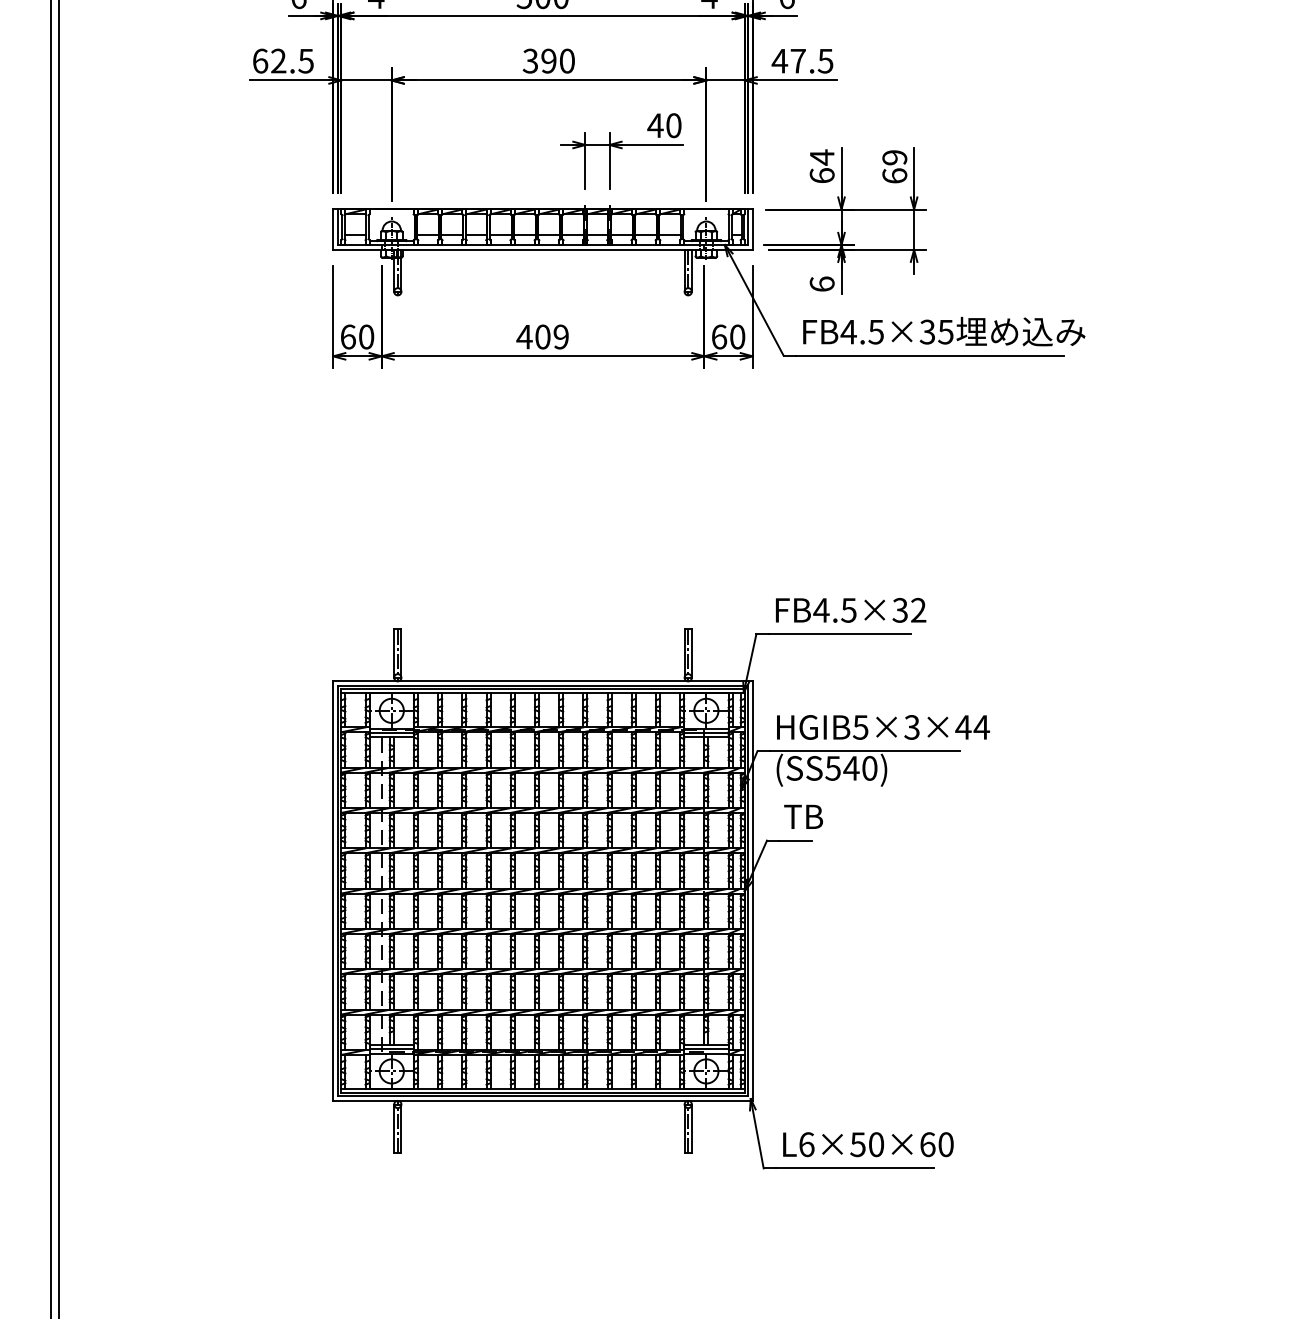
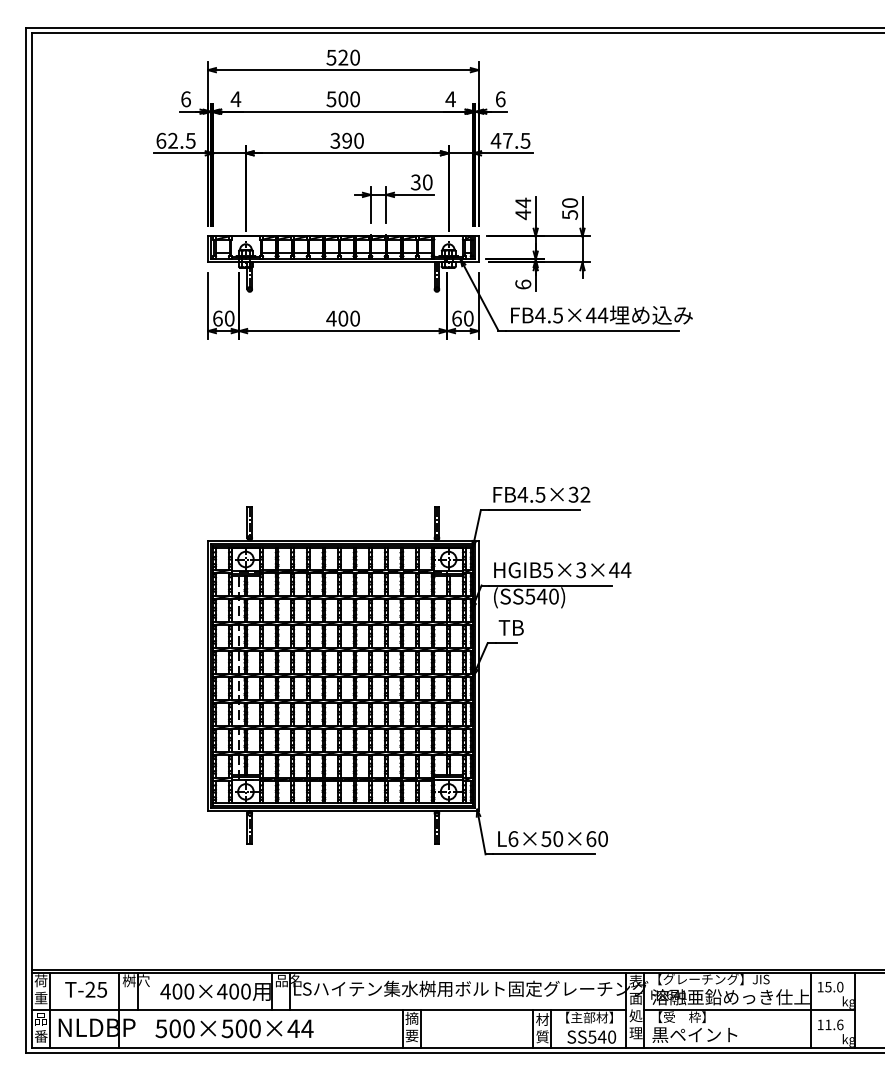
text: (654, 125) -> (415, 182), 40 -> 30
text: (895, 166) -> (570, 208), 69 -> 50
text: (822, 175) -> (523, 214), 64 -> 44
text: (935, 332) -> (596, 315), FB4.5×35 -> FB4.5×44
text: (560, 336) -> (354, 318), 409 -> 400

